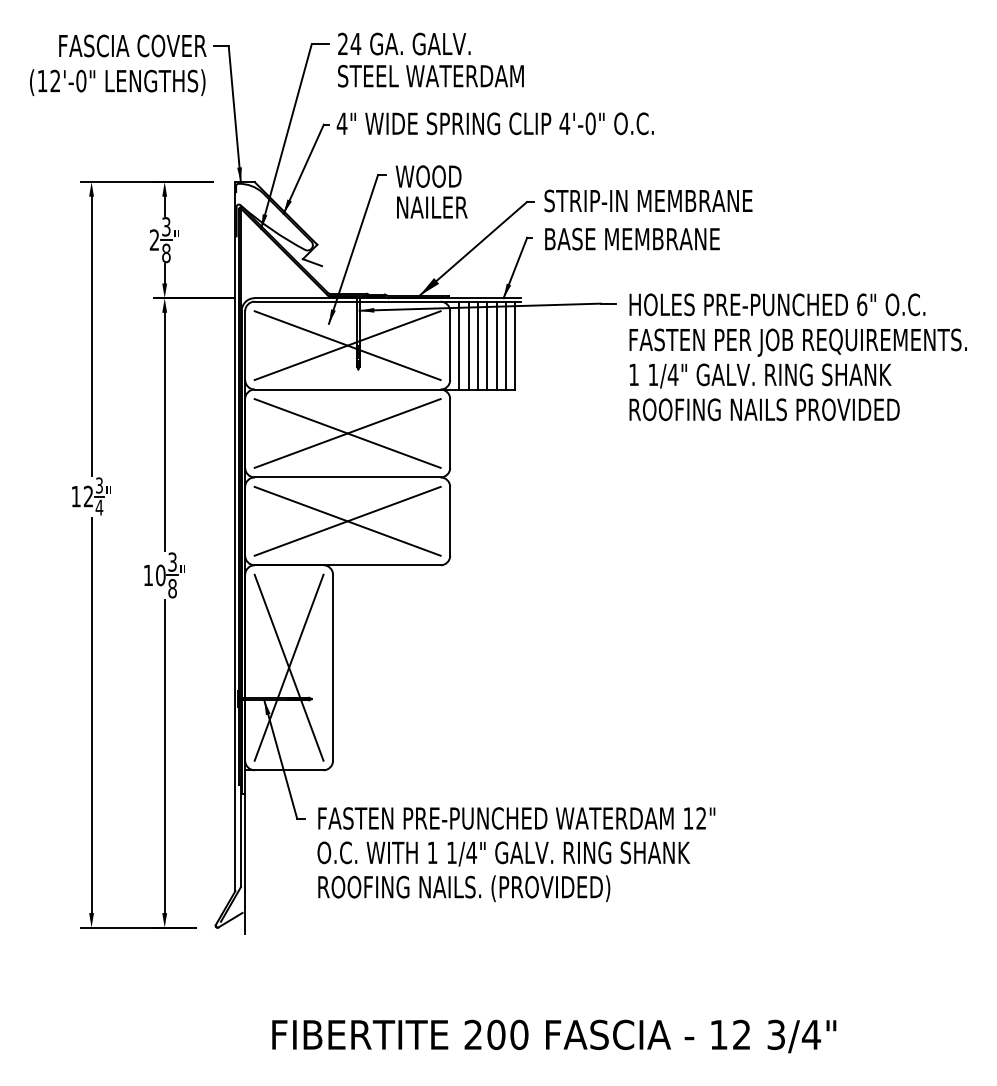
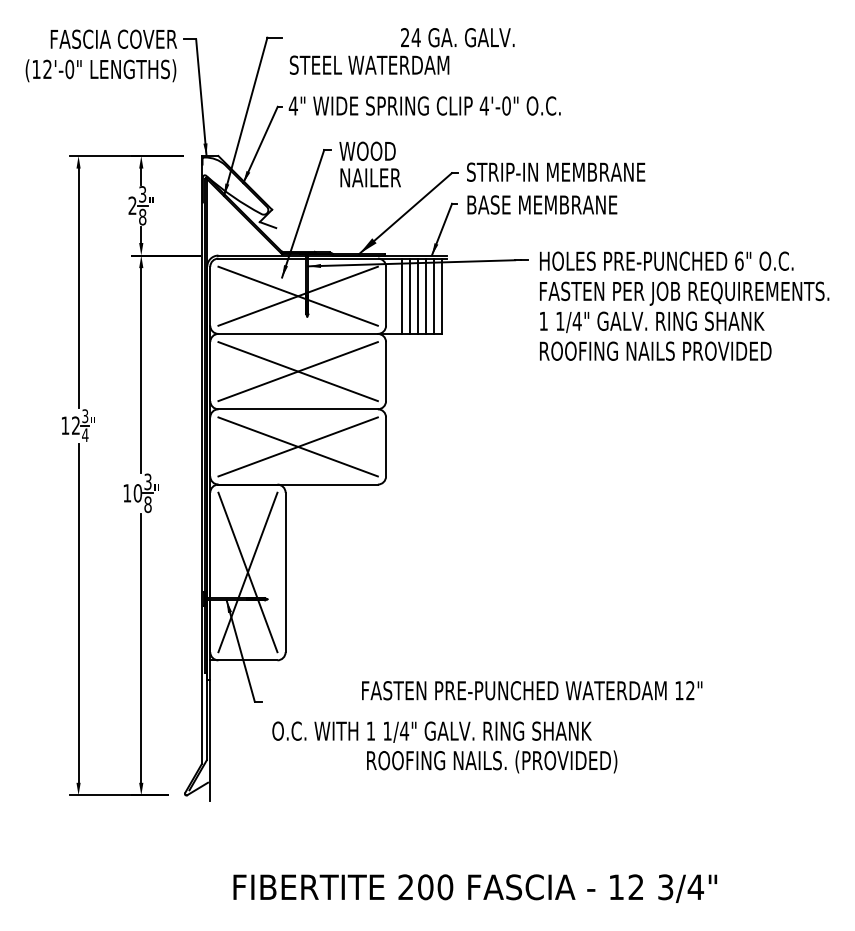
text: (404, 43) -> (457, 37), moved
line: (460, 344) -> (394, 295), removed
text: (517, 818) -> (532, 690), moved
text: (464, 888) -> (492, 761), moved

